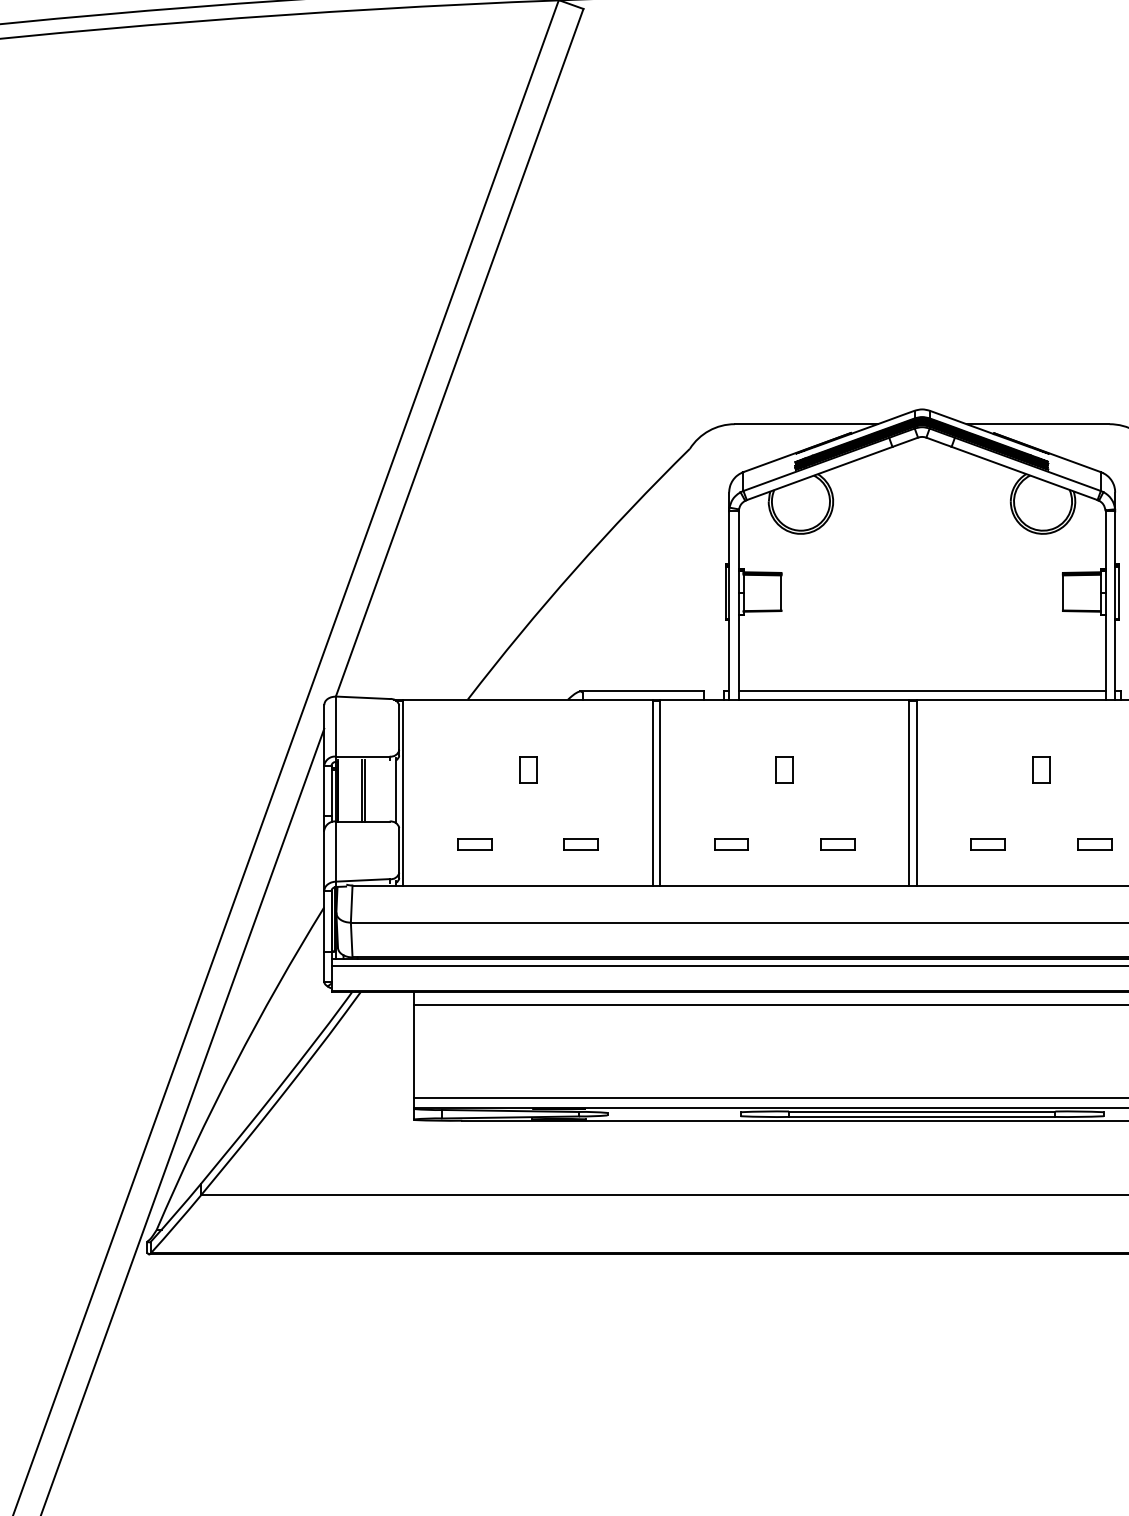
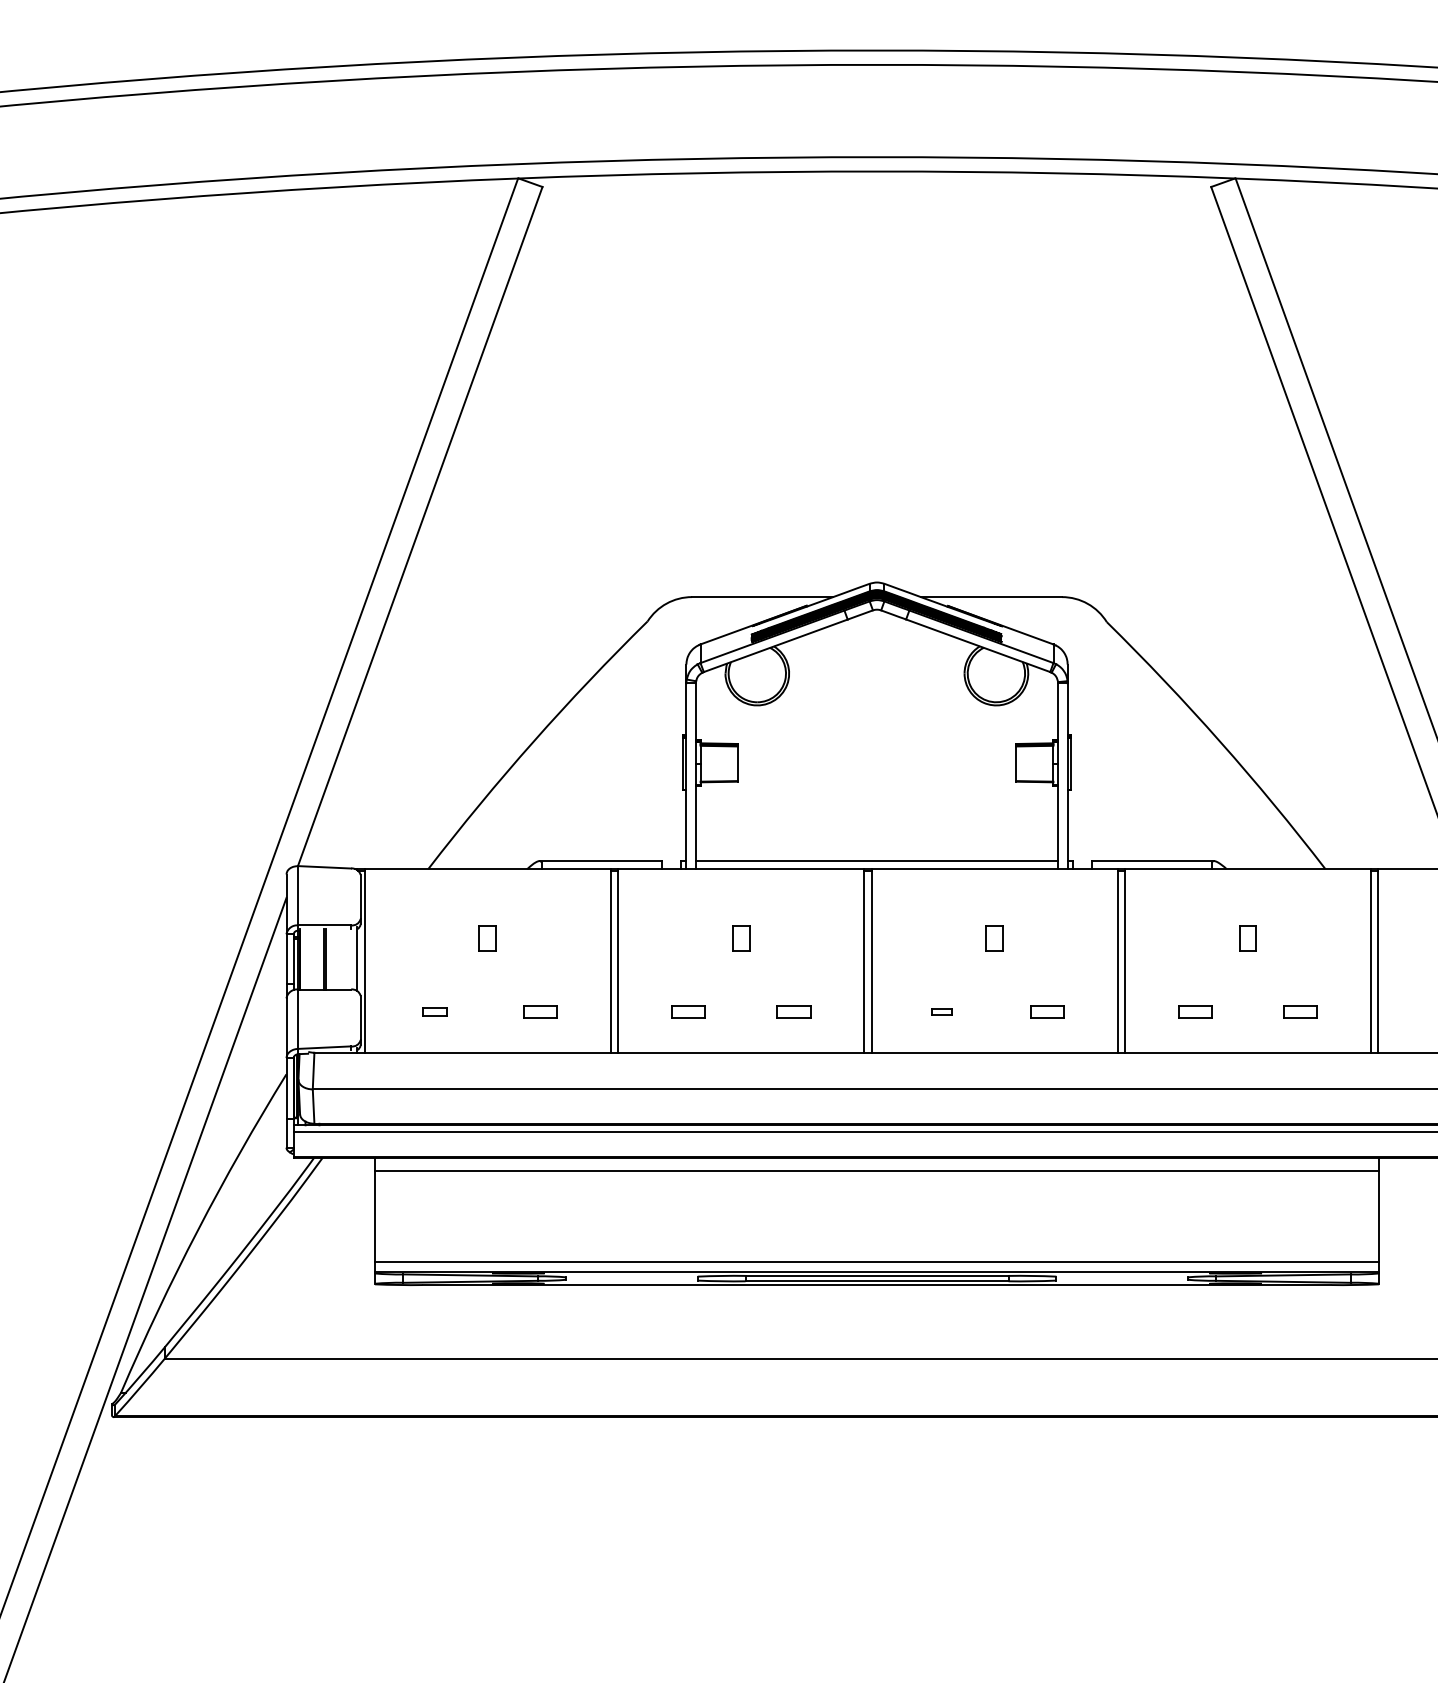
part: (474, 843) -> (434, 1011), size x0.7
part: (987, 843) -> (941, 1011), size x0.6

